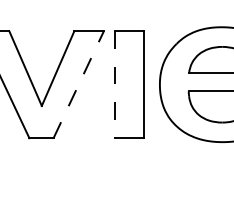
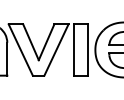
line: (78, 83) -> (56, 49), dashed -> solid
line: (116, 83) -> (74, 49), dashed -> solid

